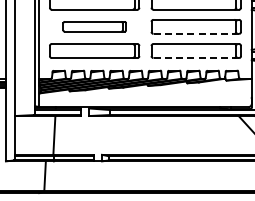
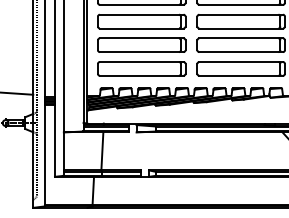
part: (94, 26) -> (141, 44), size x1.43
line: (196, 34) -> (241, 52), dashed -> solid
line: (196, 57) -> (241, 75), dashed -> solid

